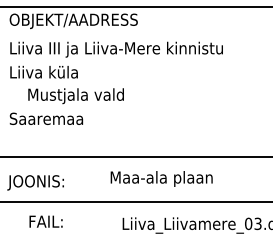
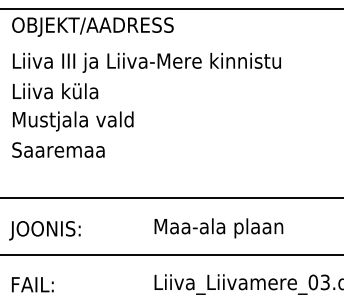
text: (75, 96) -> (72, 121), moved
text: (161, 178) -> (218, 227), moved
text: (45, 221) -> (32, 284), moved

